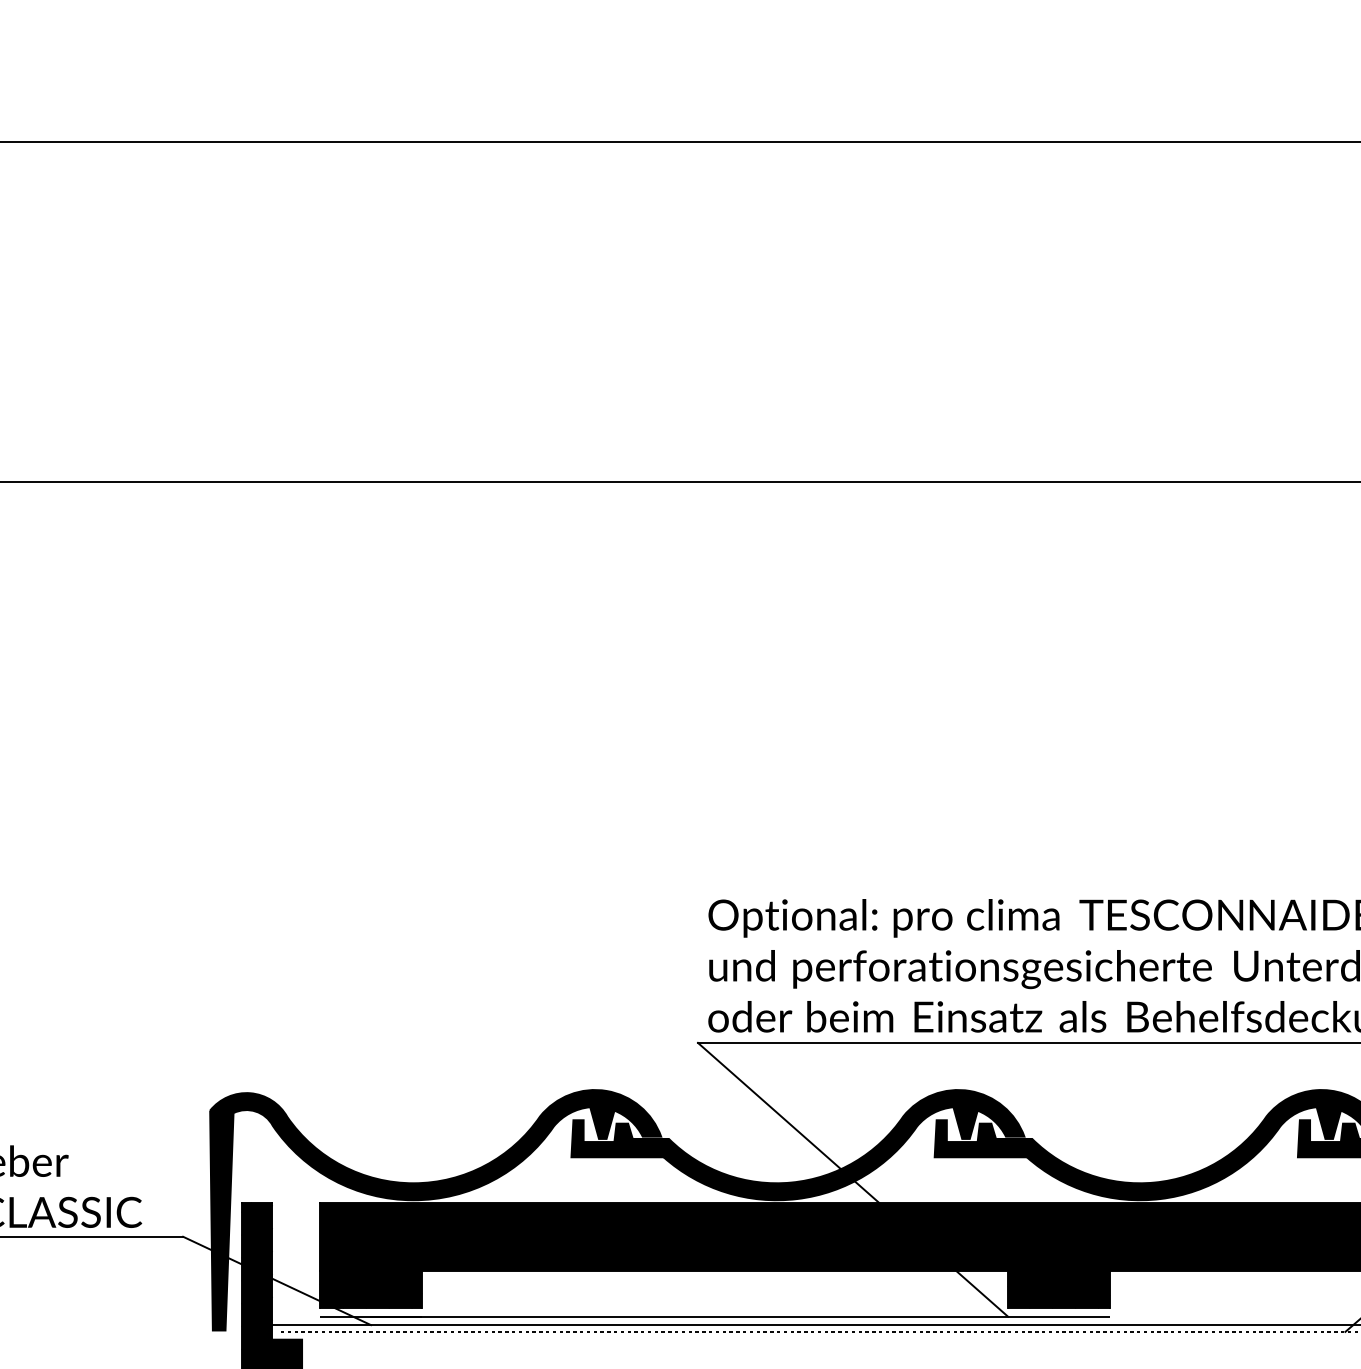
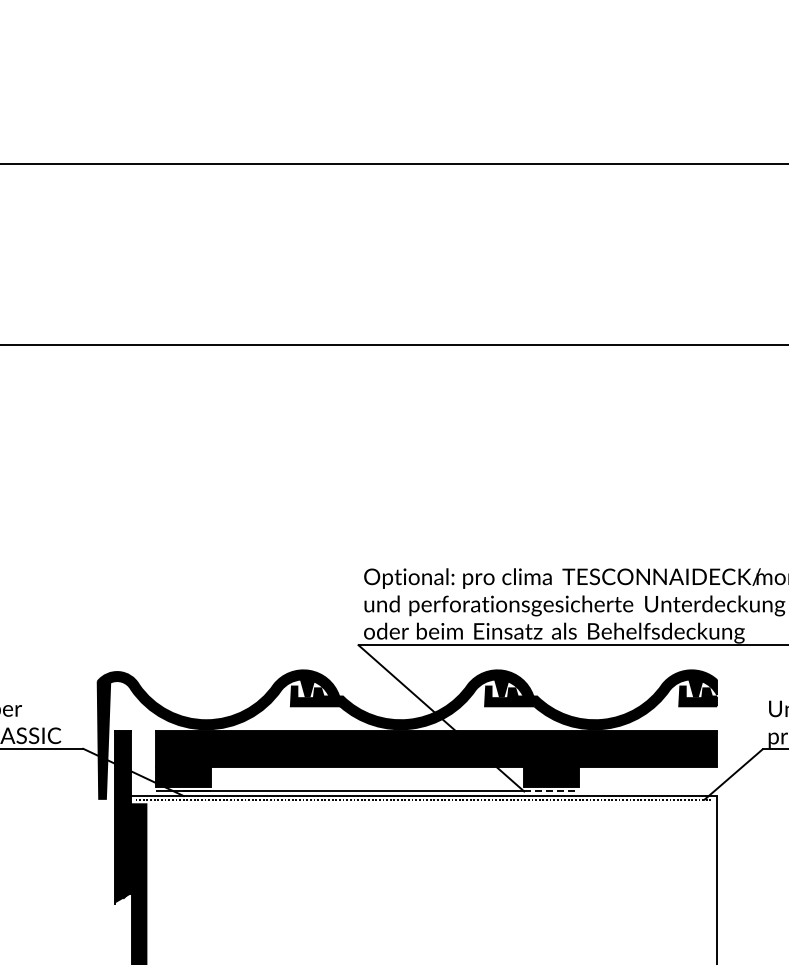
line: (1058, 1316) -> (551, 791), solid -> dashed

